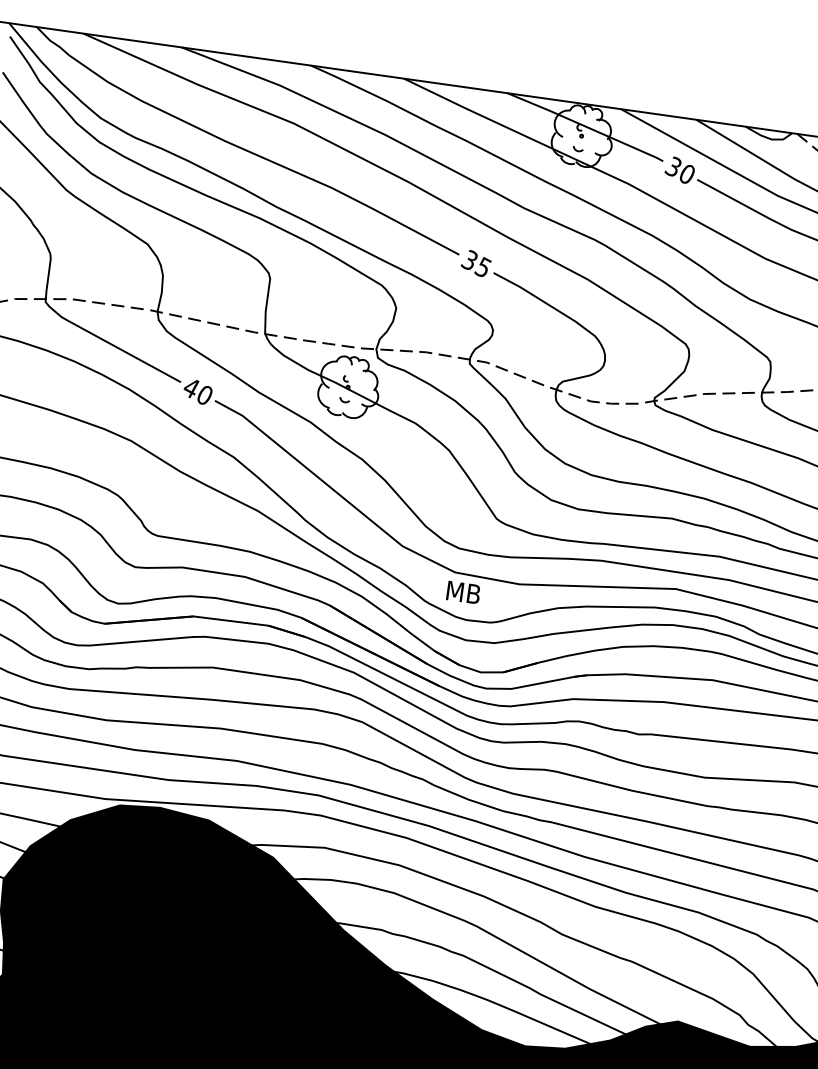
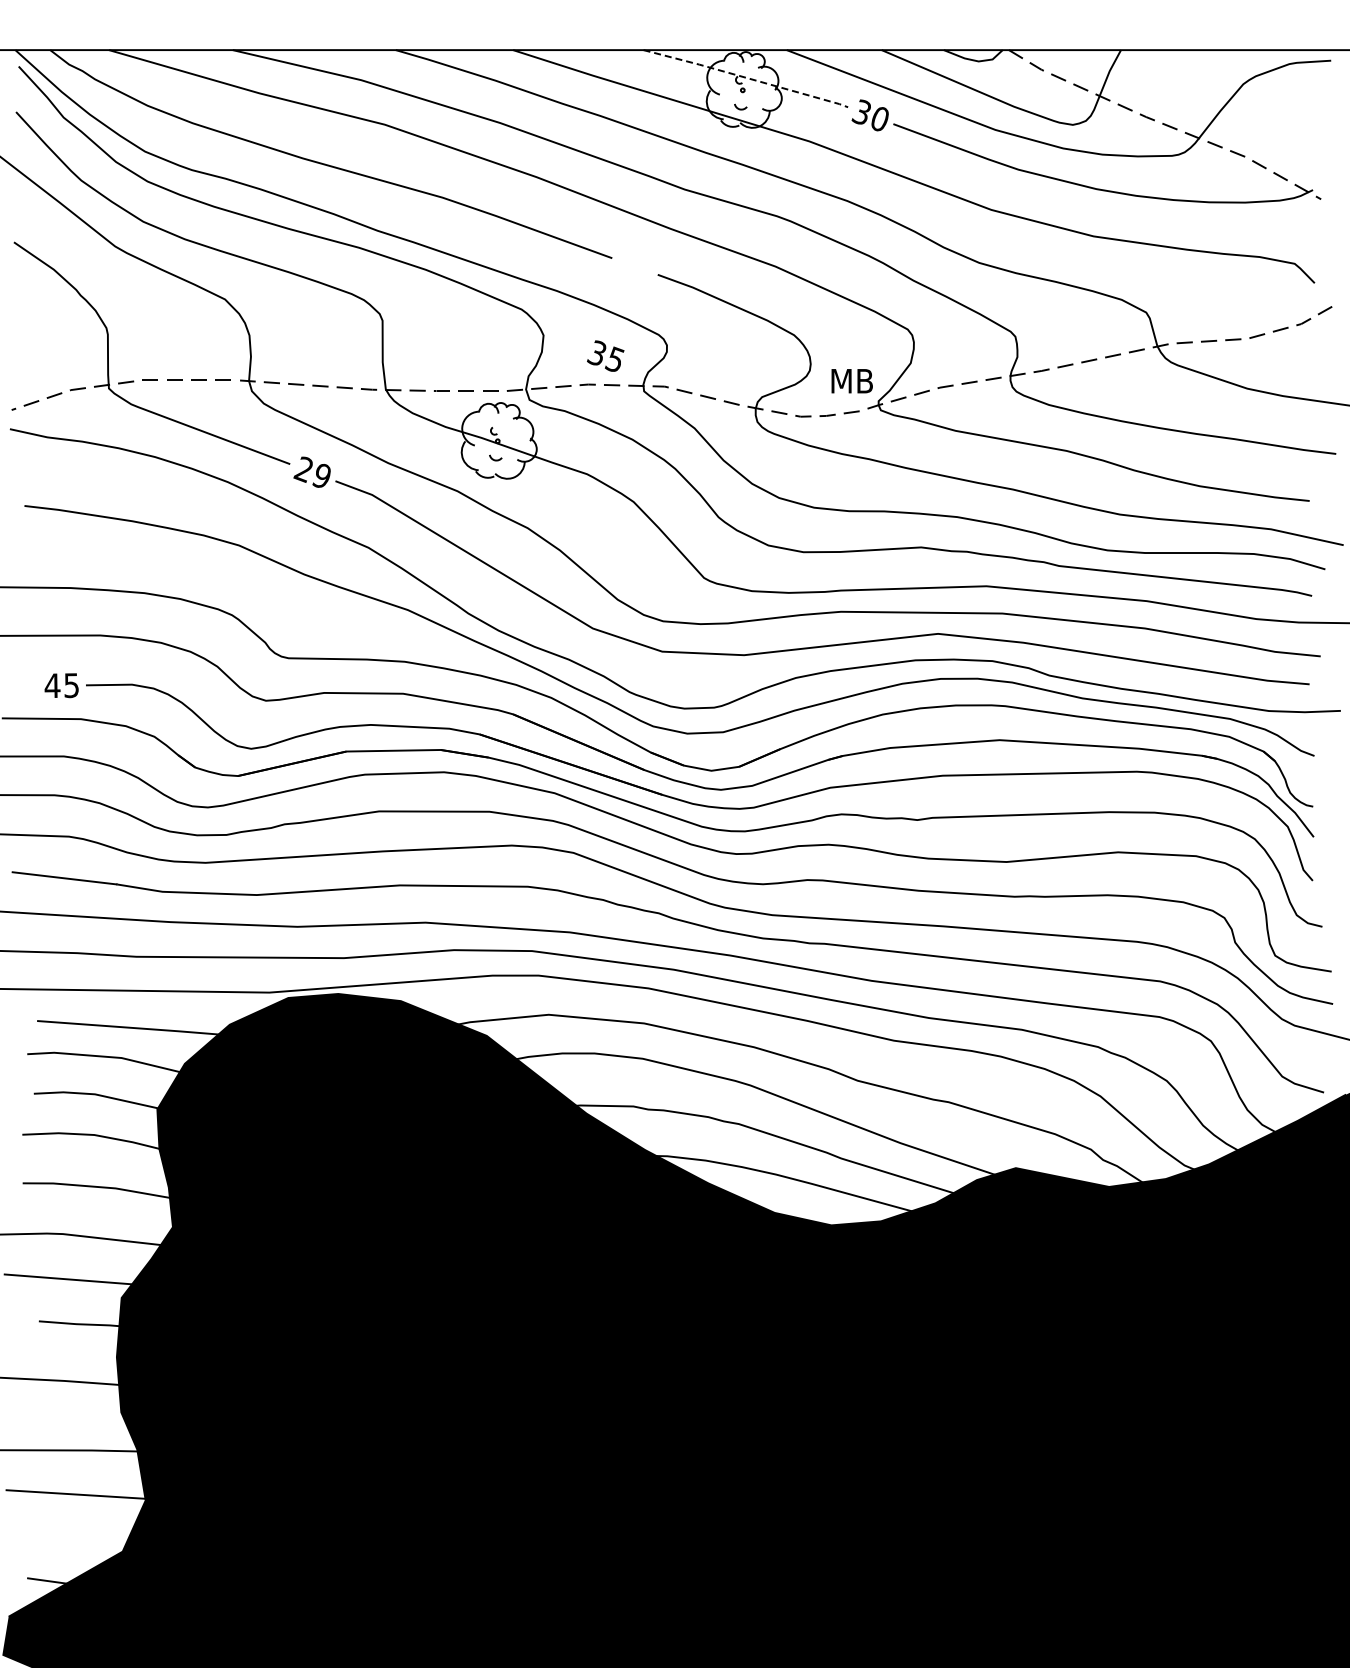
line: (585, 126) -> (746, 77), solid -> dashed
text: (476, 263) -> (605, 355), moved
text: (196, 391) -> (311, 472), 40 -> 29
text: (462, 592) -> (851, 381), moved

